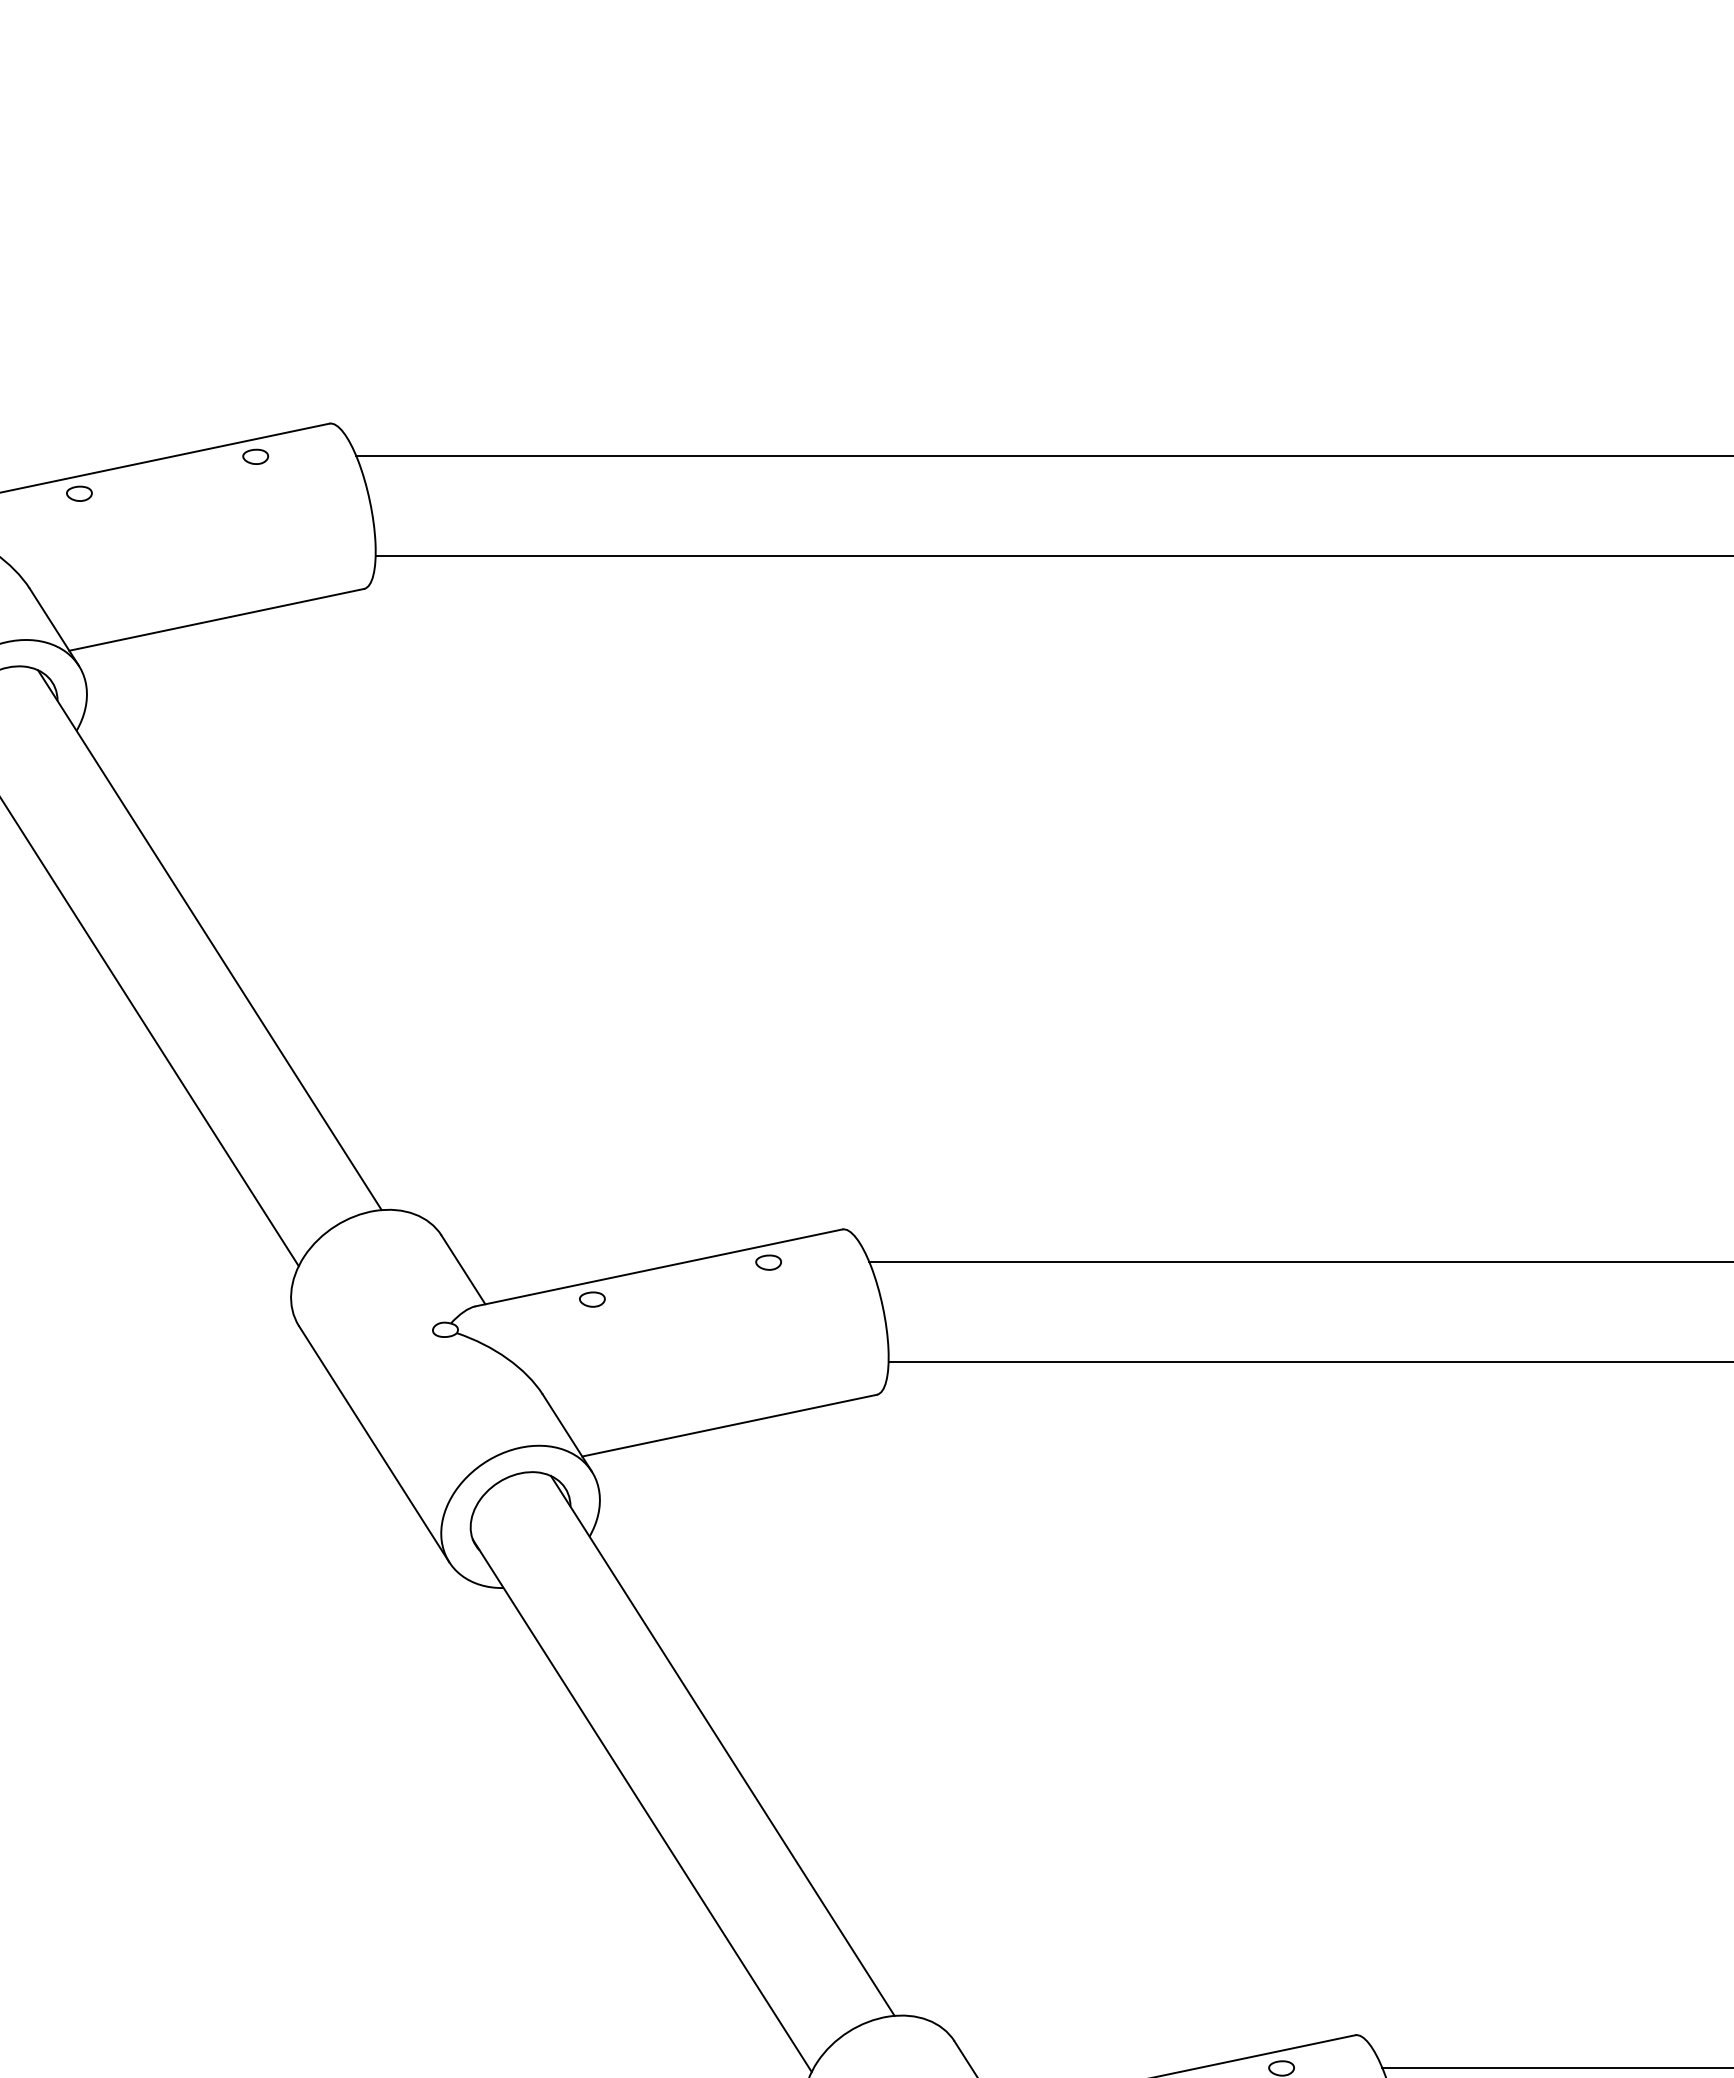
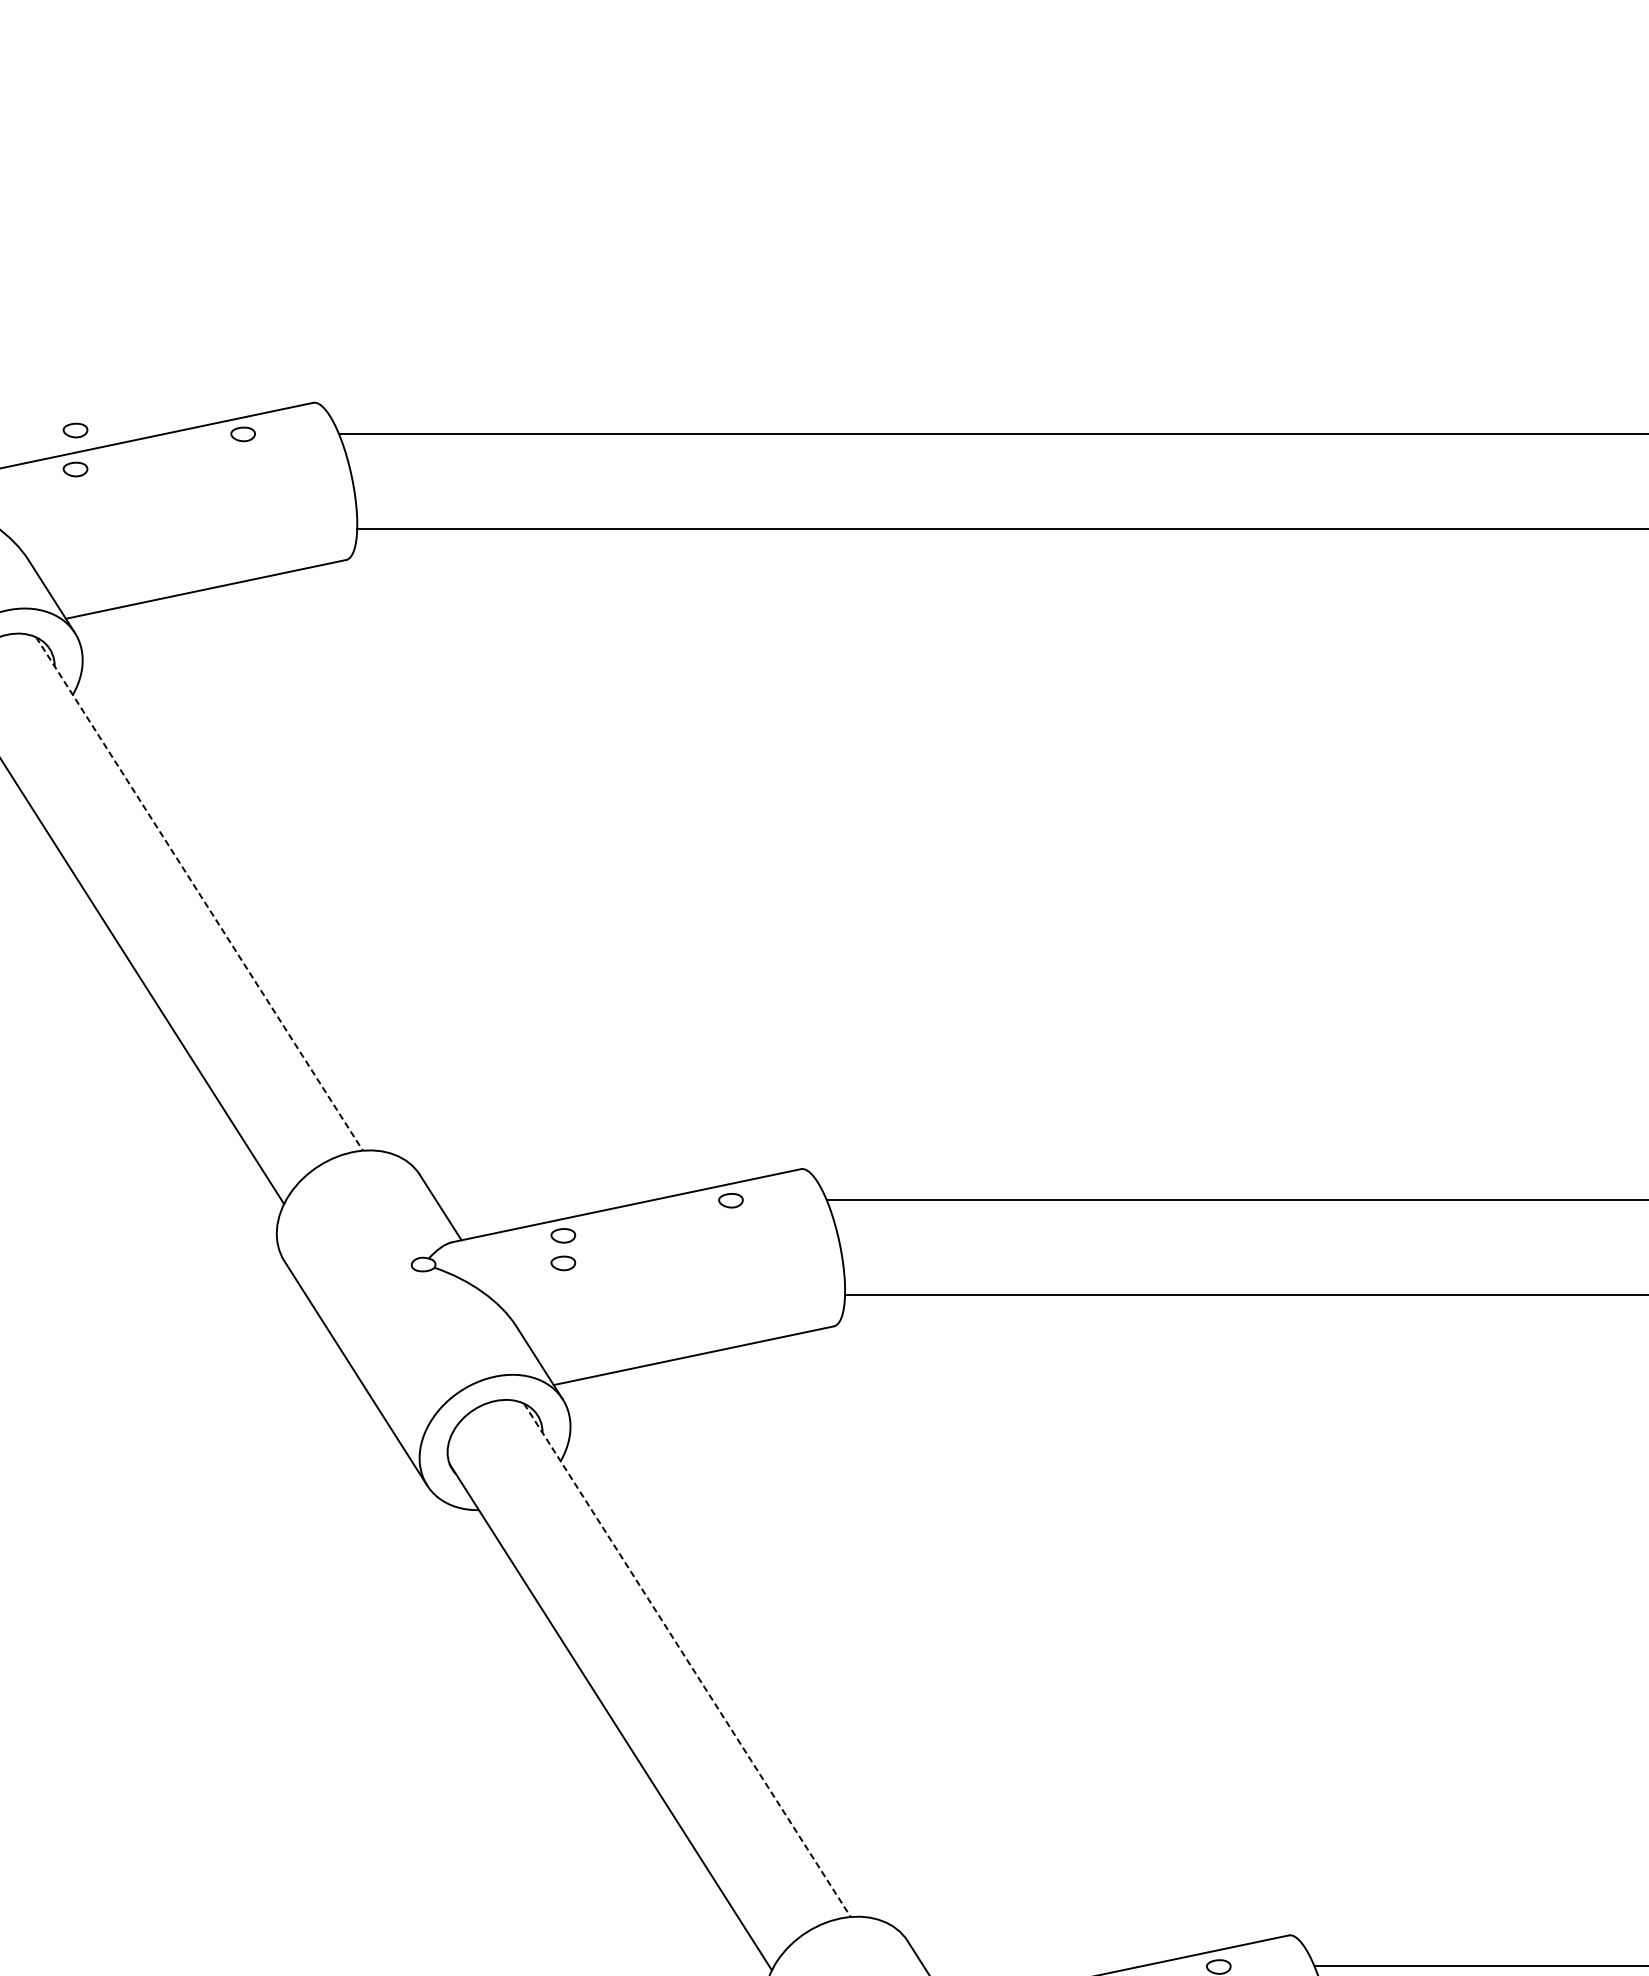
part: (79, 452) -> (75, 430), added
line: (210, 940) -> (200, 894), solid -> dashed
part: (592, 1328) -> (563, 1263), added
line: (723, 1746) -> (688, 1660), solid -> dashed

